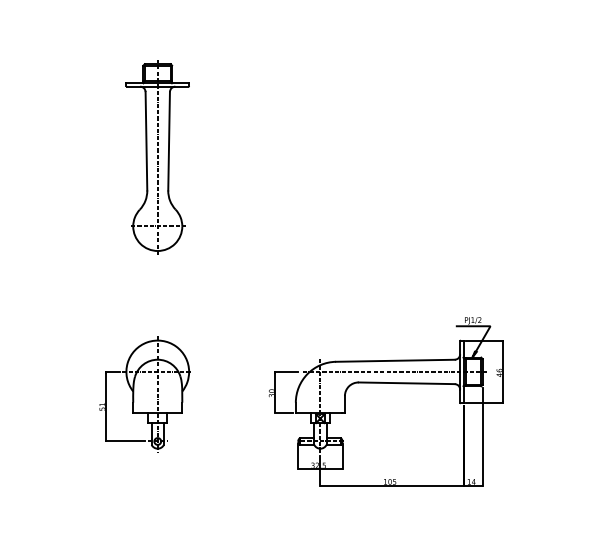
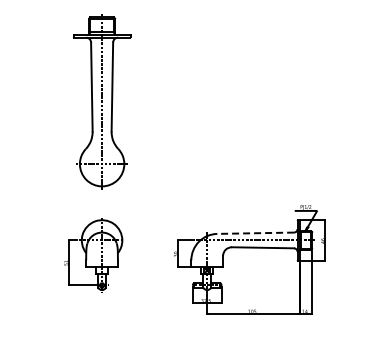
part: (156, 156) -> (101, 101), size x1.4
line: (395, 361) -> (255, 233), solid -> dashed

